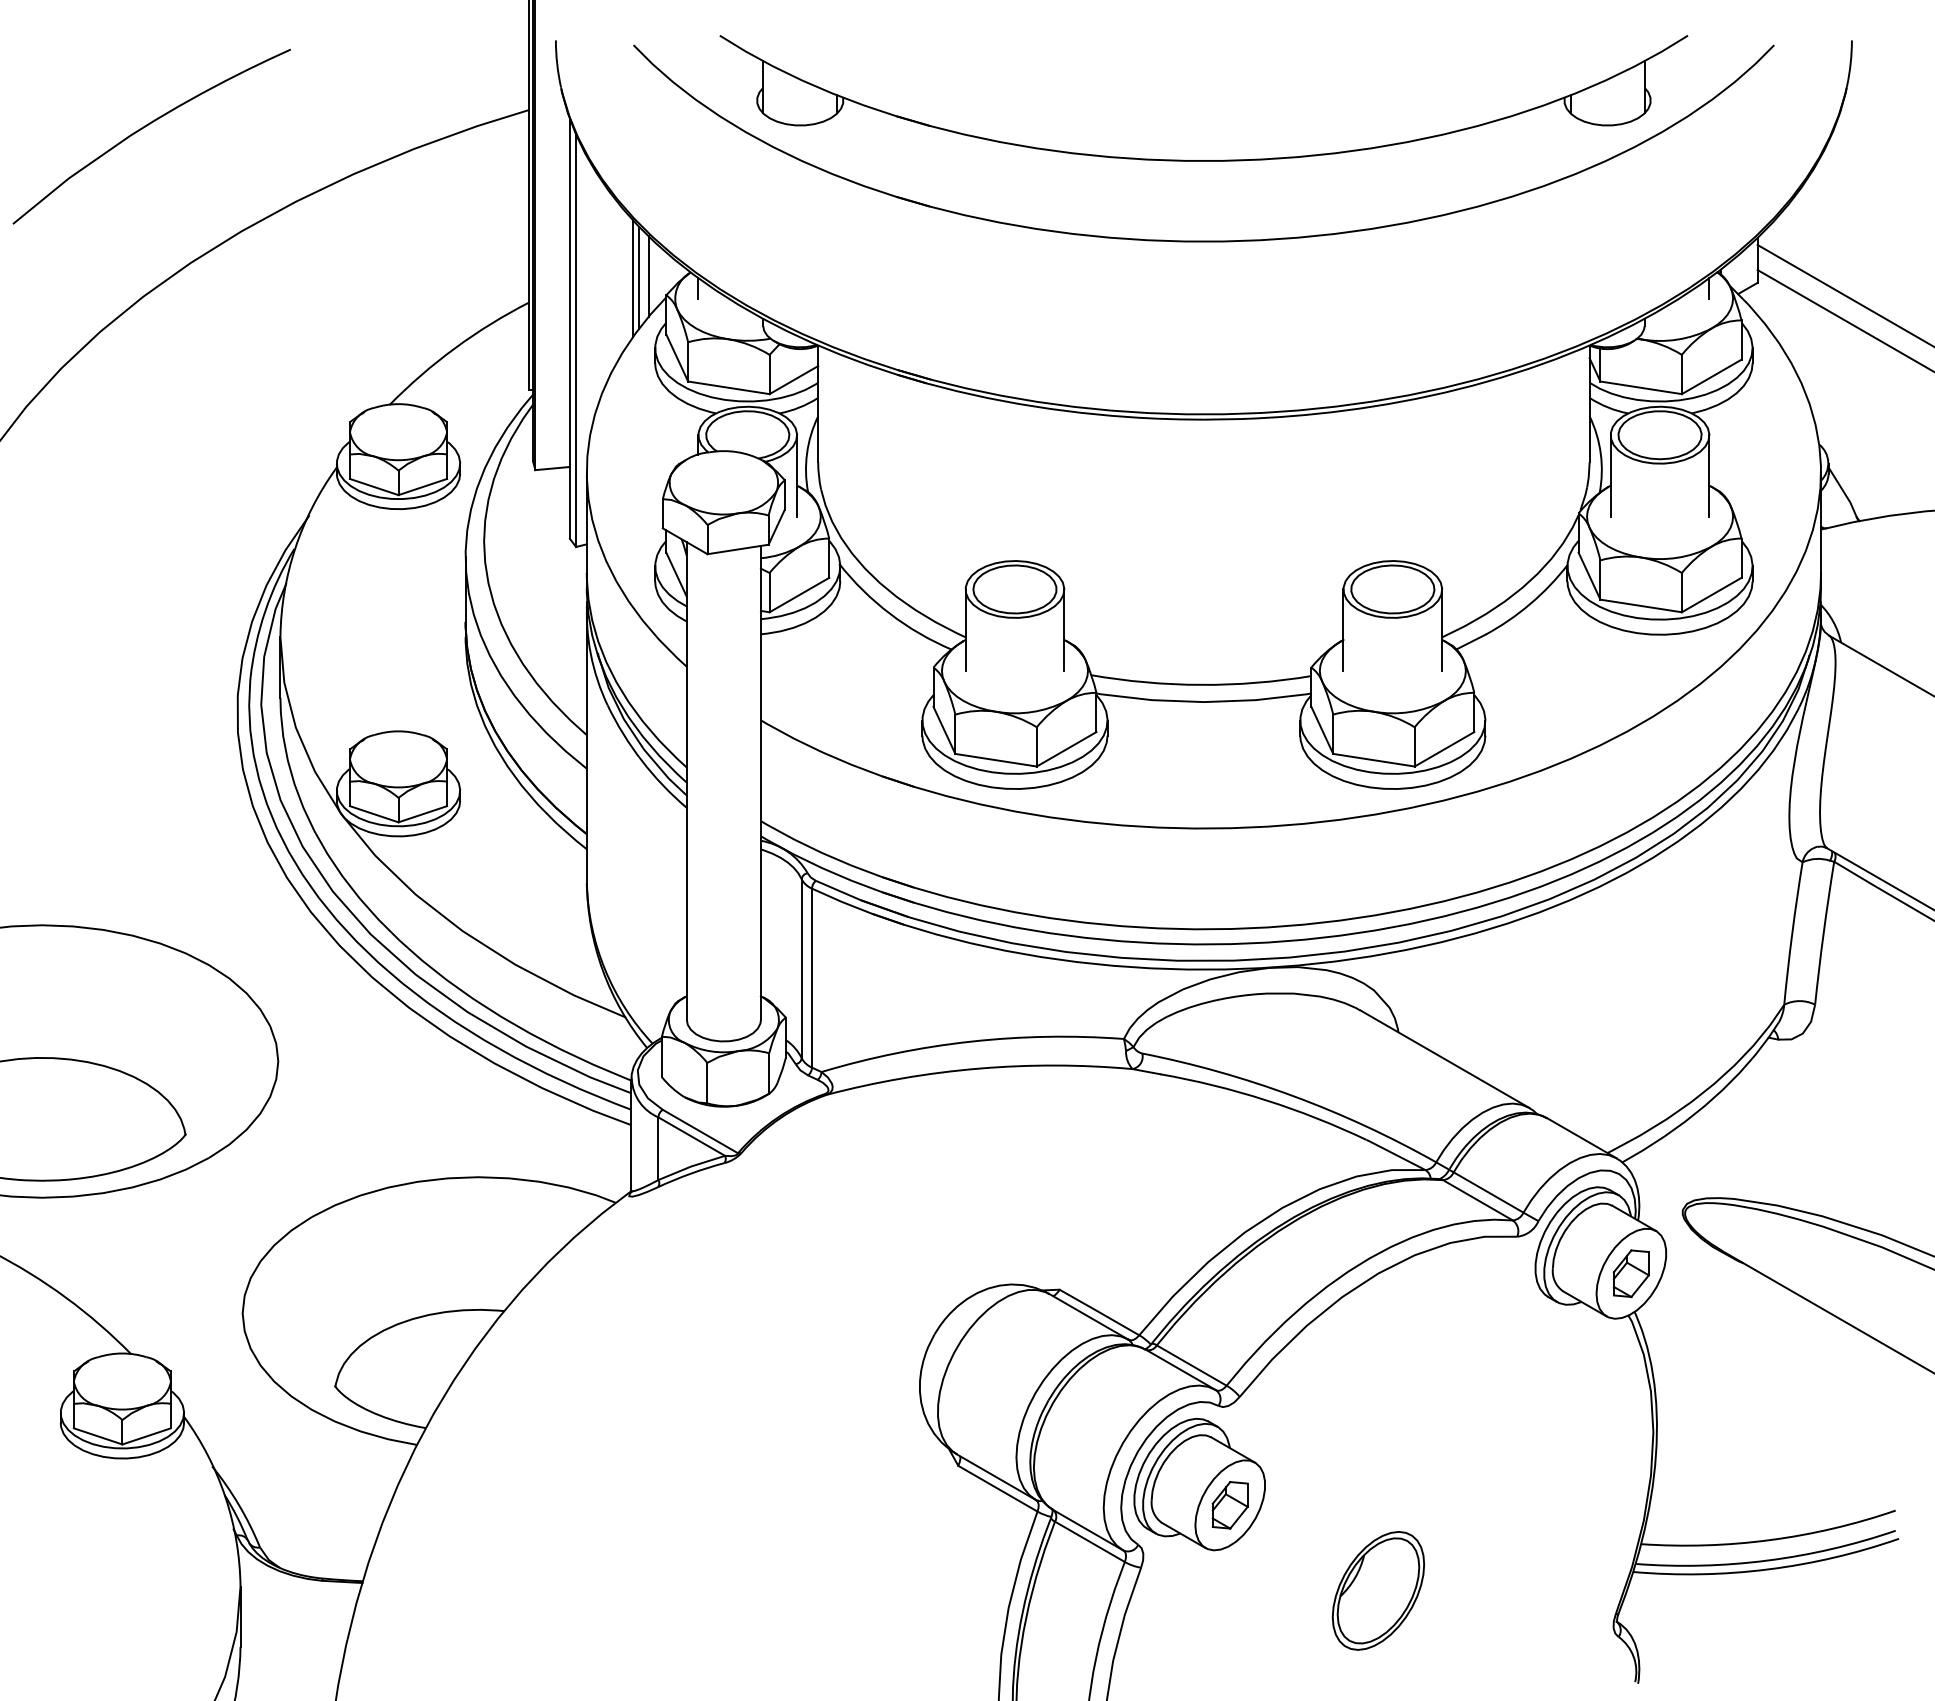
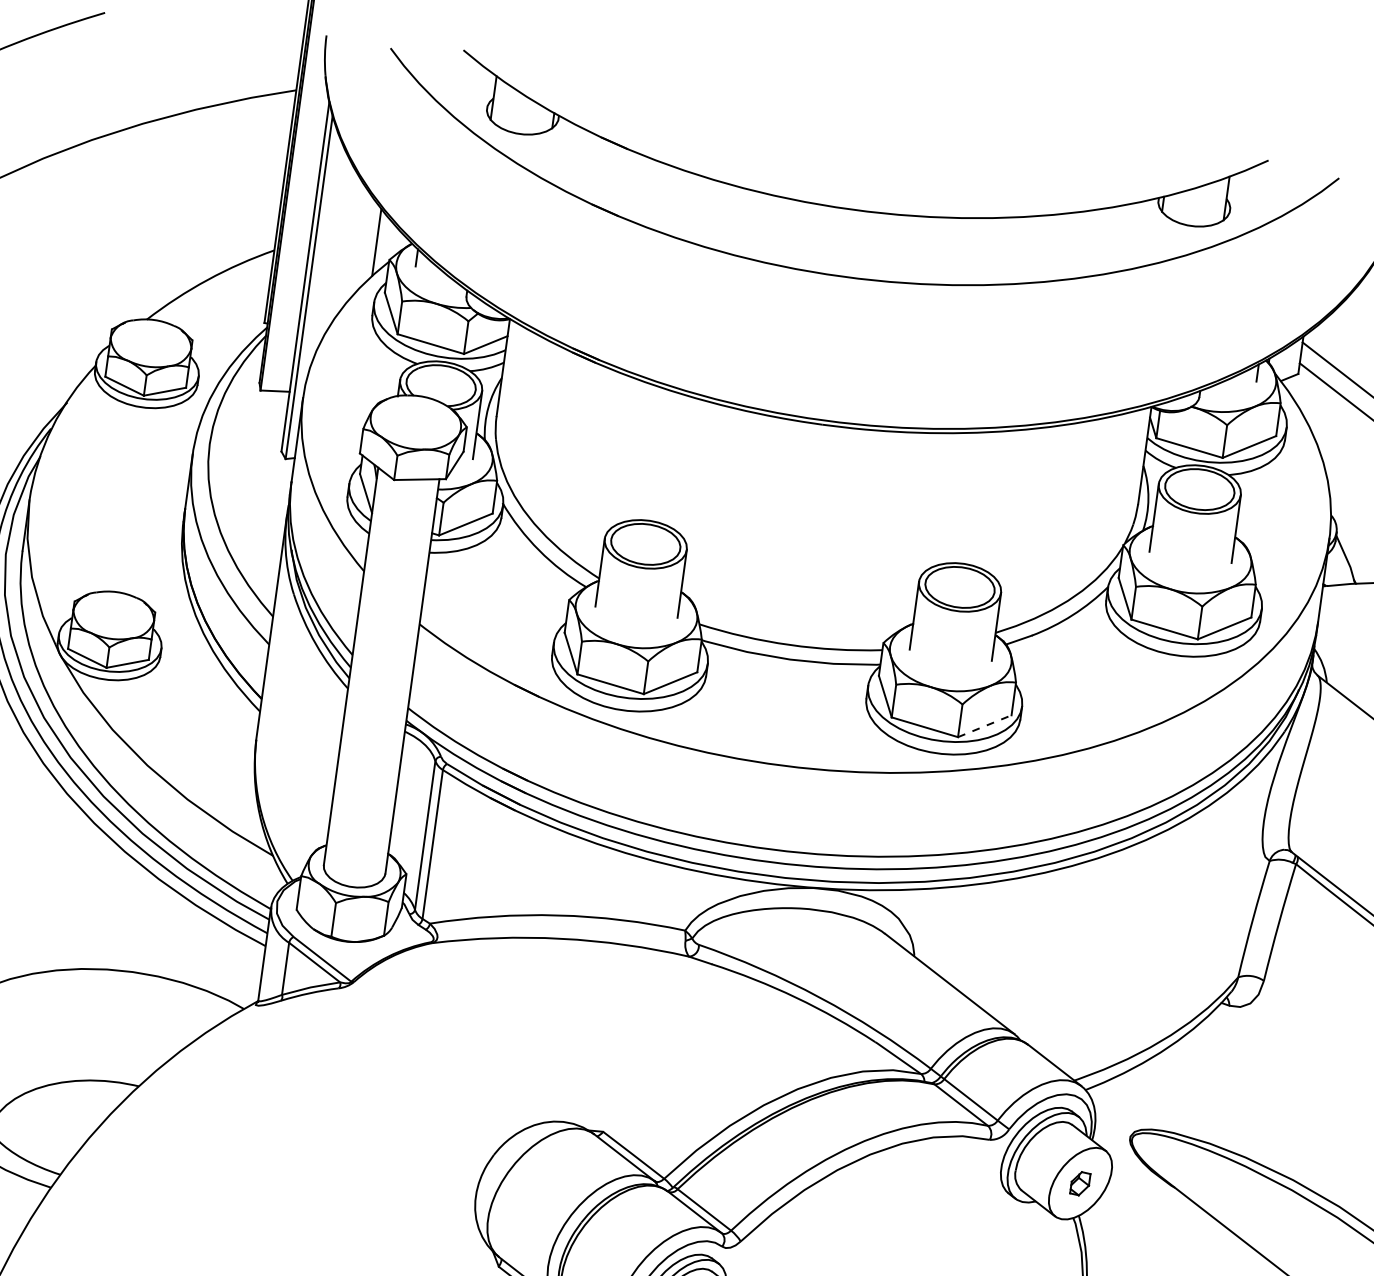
line: (639, 277) -> (369, 242), removed
line: (632, 278) -> (363, 242), removed
line: (1444, 749) -> (984, 726), solid -> dashed
part: (1630, 1273) -> (1079, 1183), size x0.6

